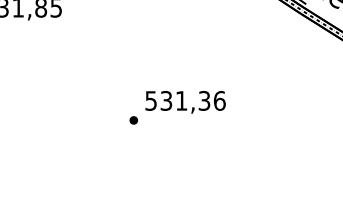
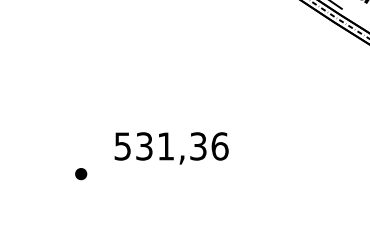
part: (133, 120) -> (80, 174), moved

